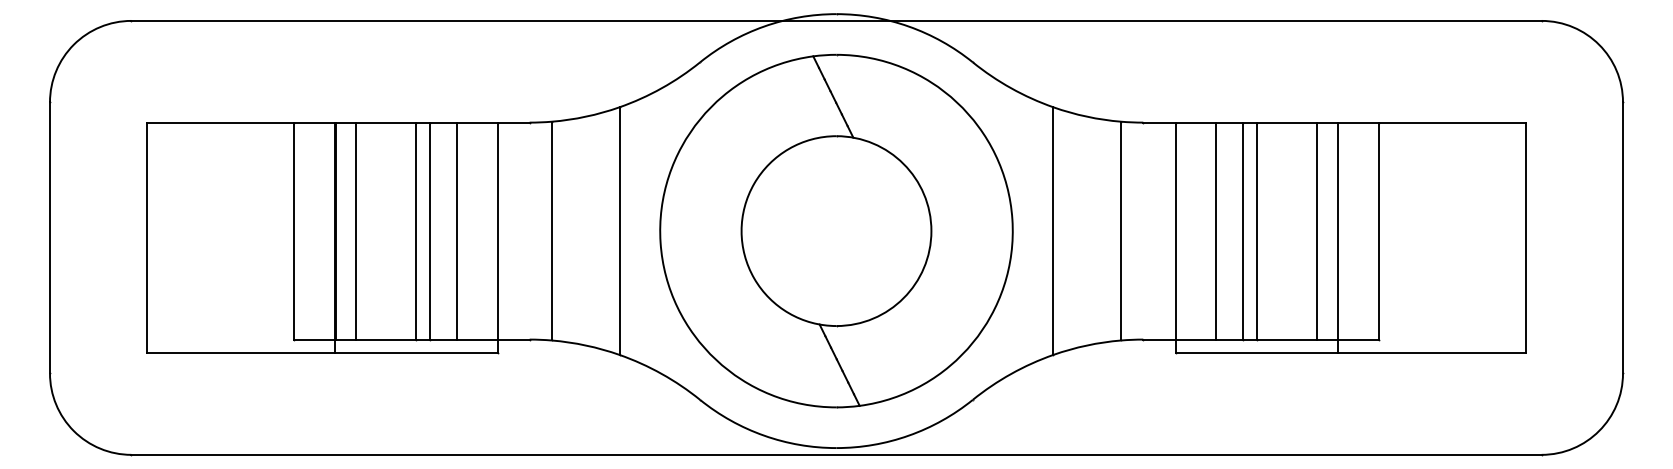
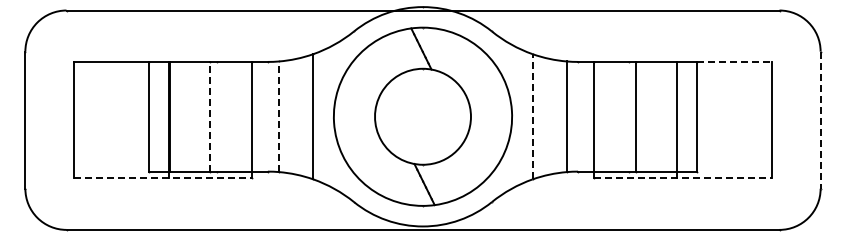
line: (1452, 121) -> (734, 61), solid -> dashed
line: (356, 230) -> (180, 116), removed
line: (416, 230) -> (210, 116), solid -> dashed
line: (430, 230) -> (217, 116), removed
line: (457, 230) -> (231, 116), removed
line: (552, 230) -> (279, 116), solid -> dashed
line: (1053, 230) -> (532, 116), solid -> dashed
line: (1215, 230) -> (614, 116), removed
line: (1242, 230) -> (628, 116), removed
line: (1316, 230) -> (665, 116), removed
line: (1622, 238) -> (820, 120), solid -> dashed
line: (321, 353) -> (162, 178), solid -> dashed
line: (1351, 353) -> (683, 178), solid -> dashed

